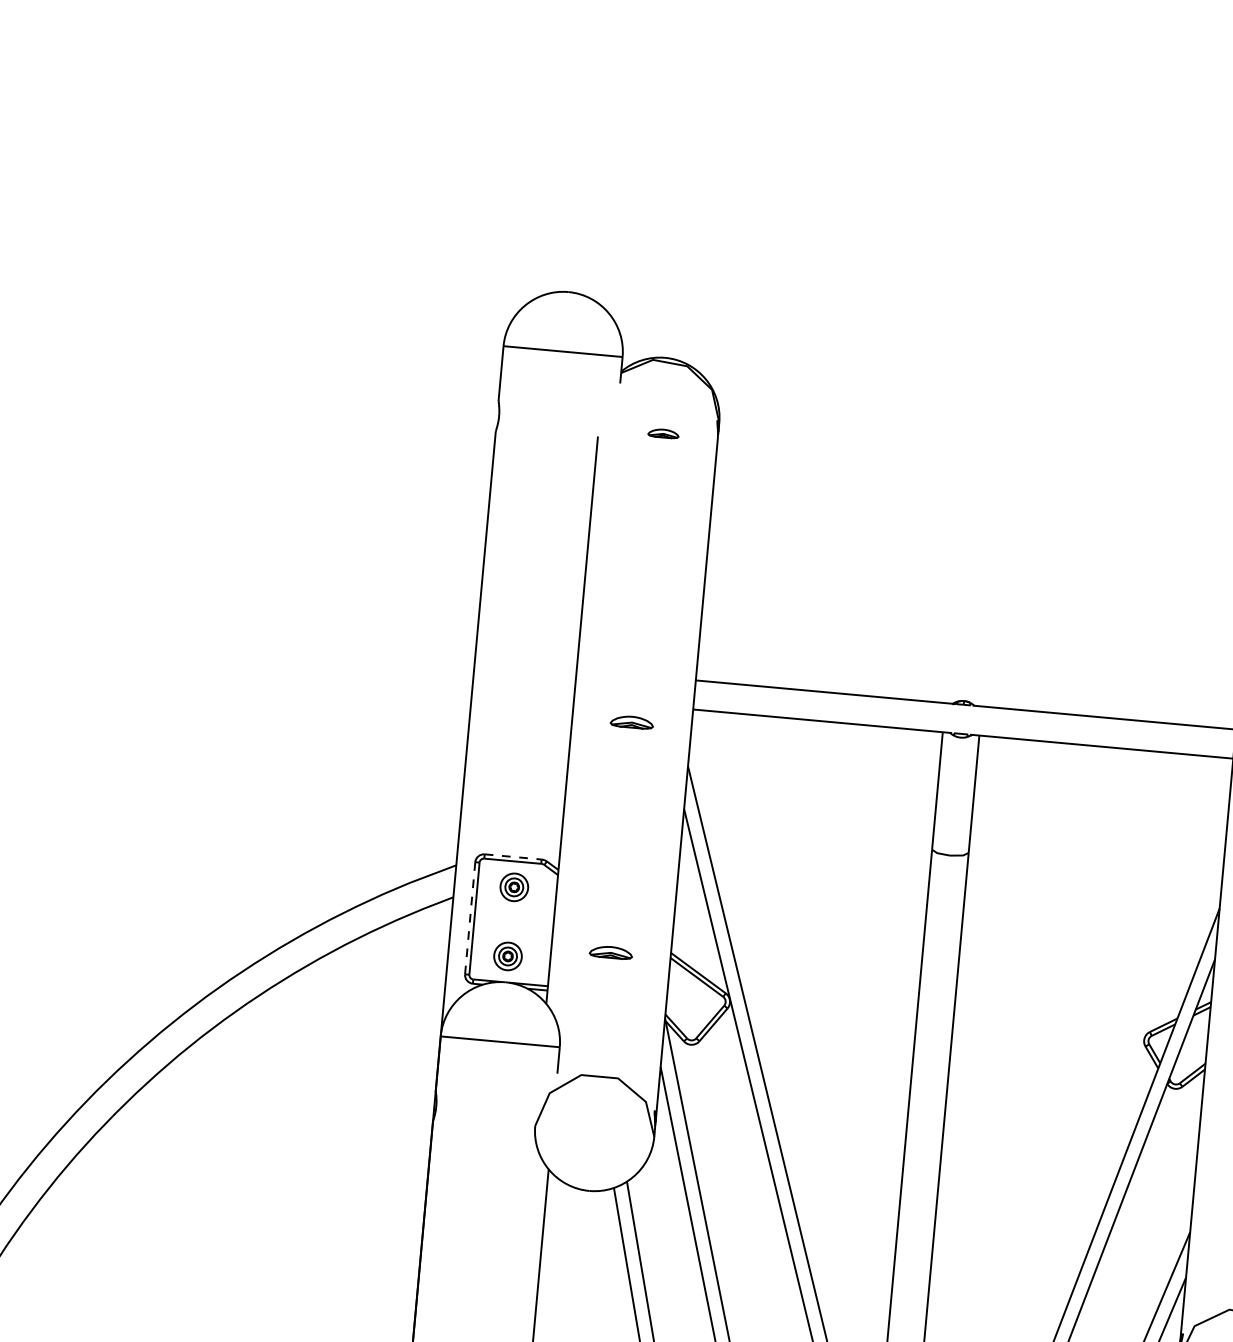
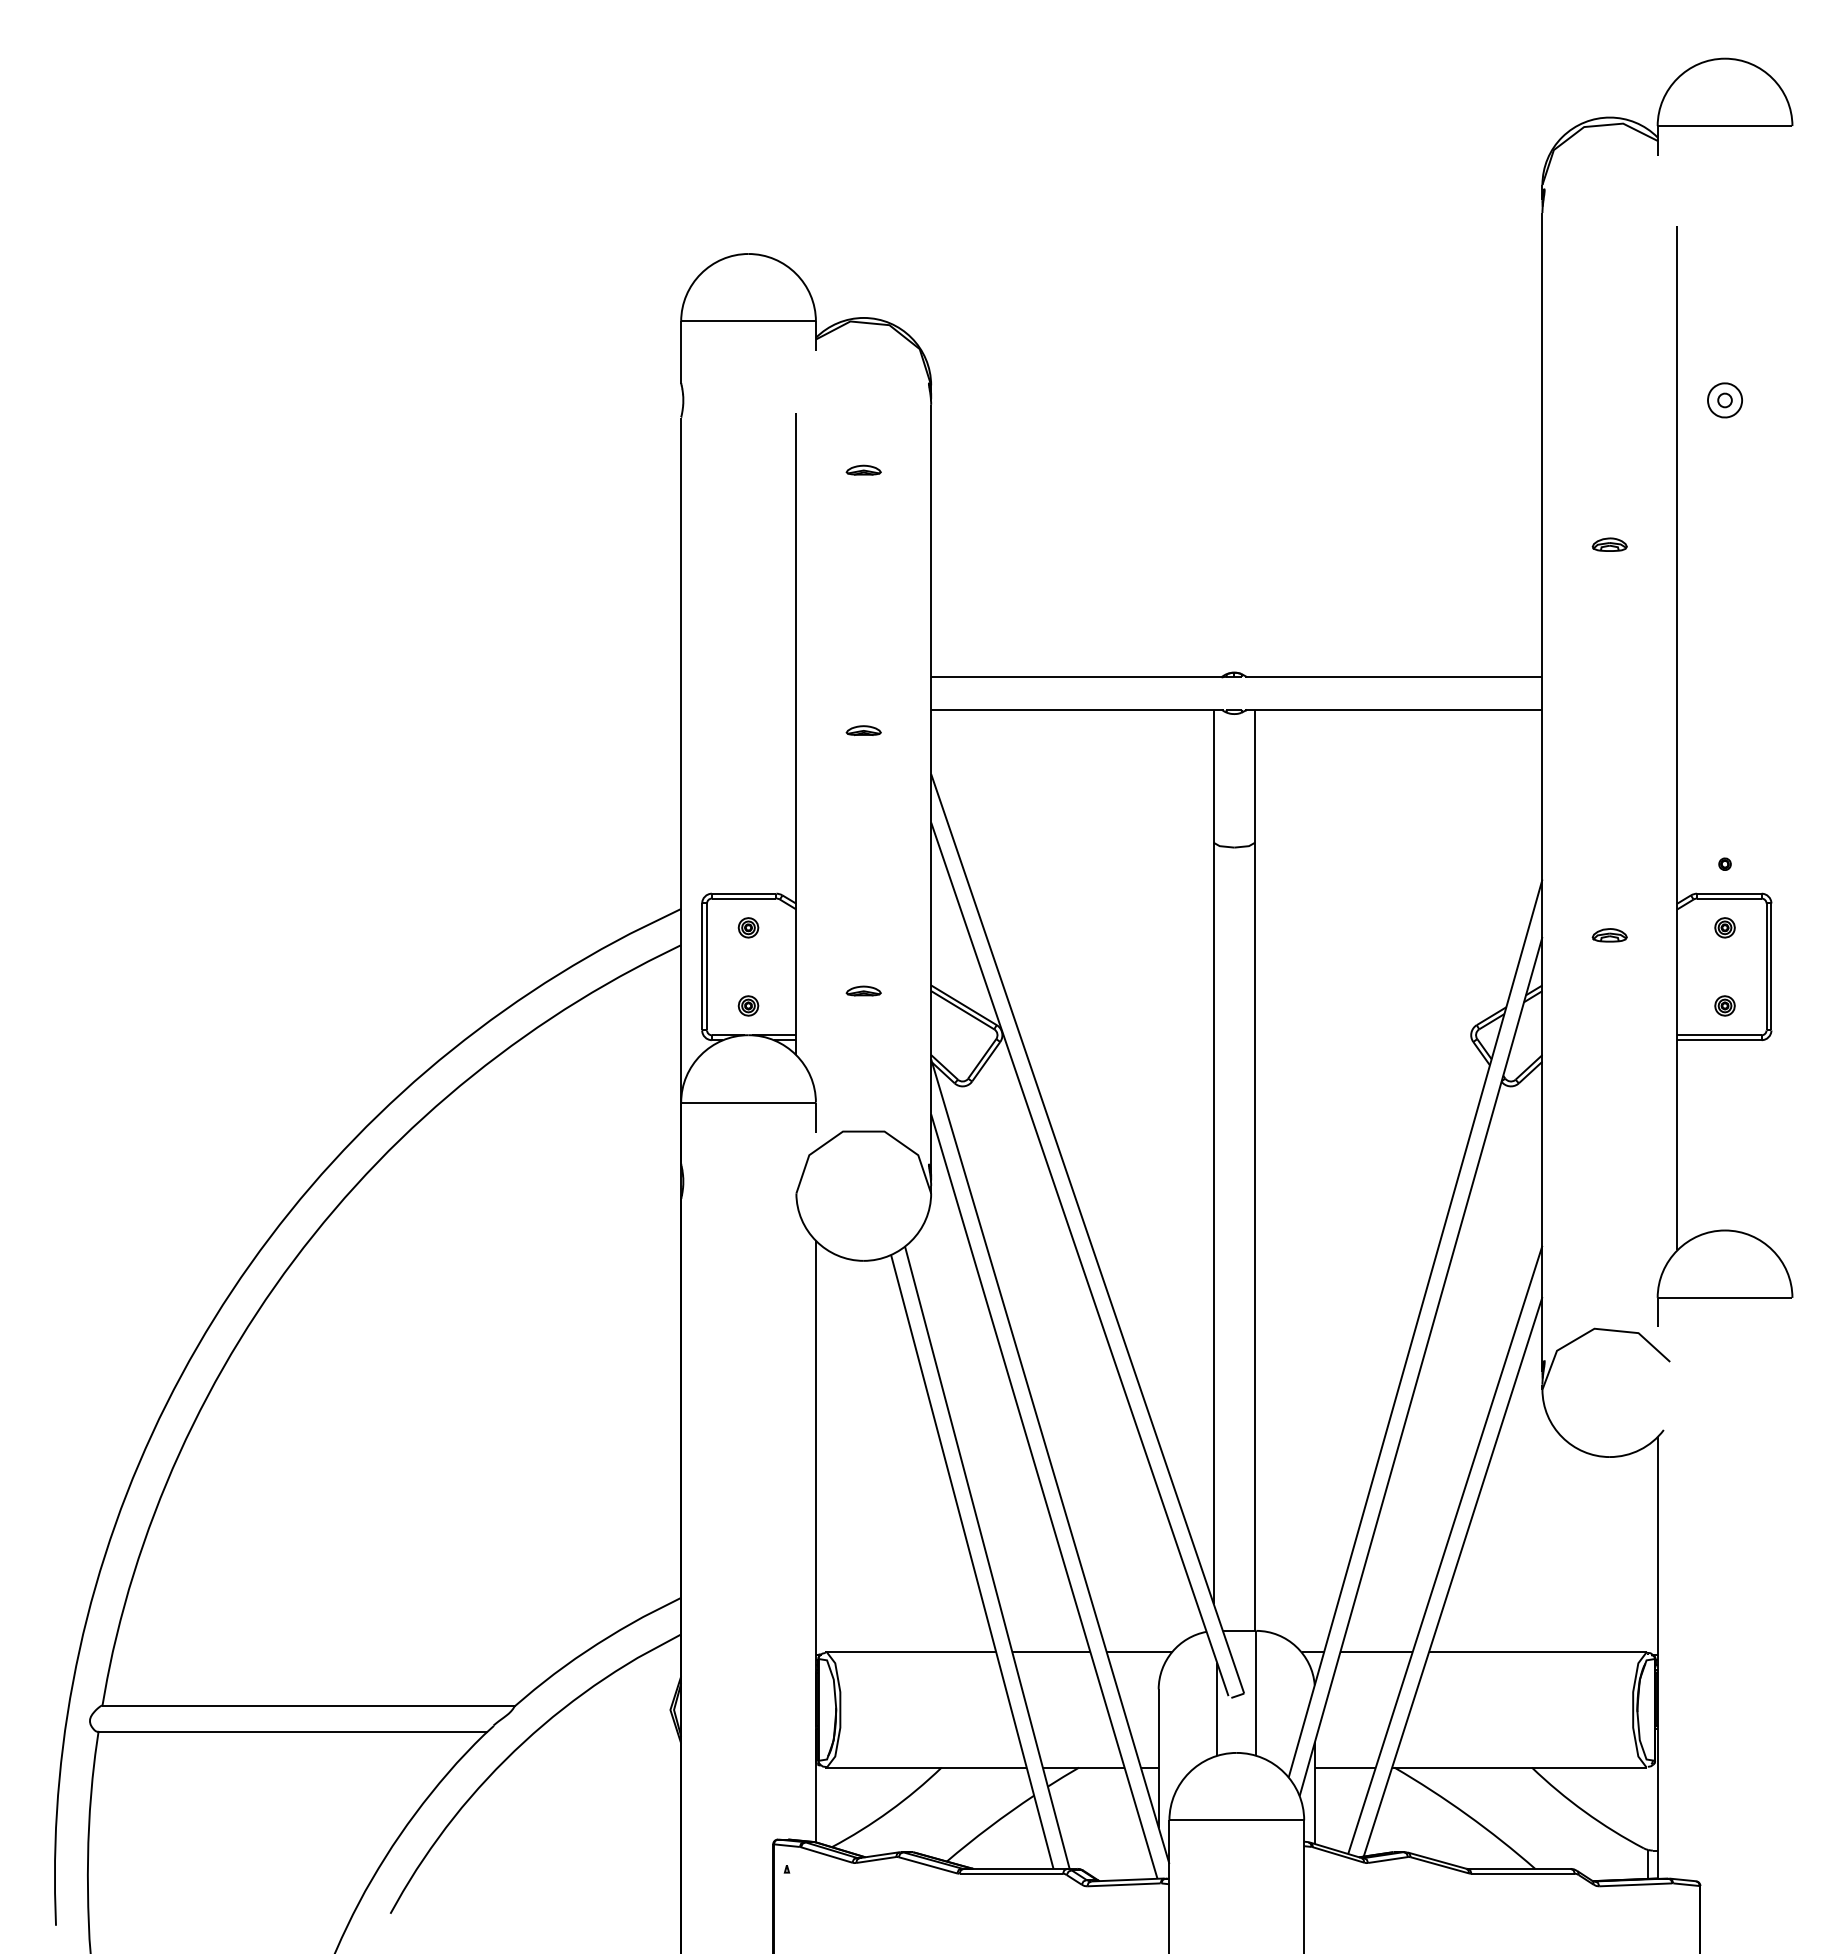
part: (663, 432) -> (863, 469), moved
part: (631, 722) -> (863, 730), size x0.71
line: (513, 856) -> (744, 893), dashed -> solid
part: (514, 887) -> (748, 927), size x0.62
line: (470, 917) -> (702, 966), dashed -> solid
part: (610, 952) -> (863, 990), size x0.71
part: (508, 956) -> (748, 1005), size x0.62

